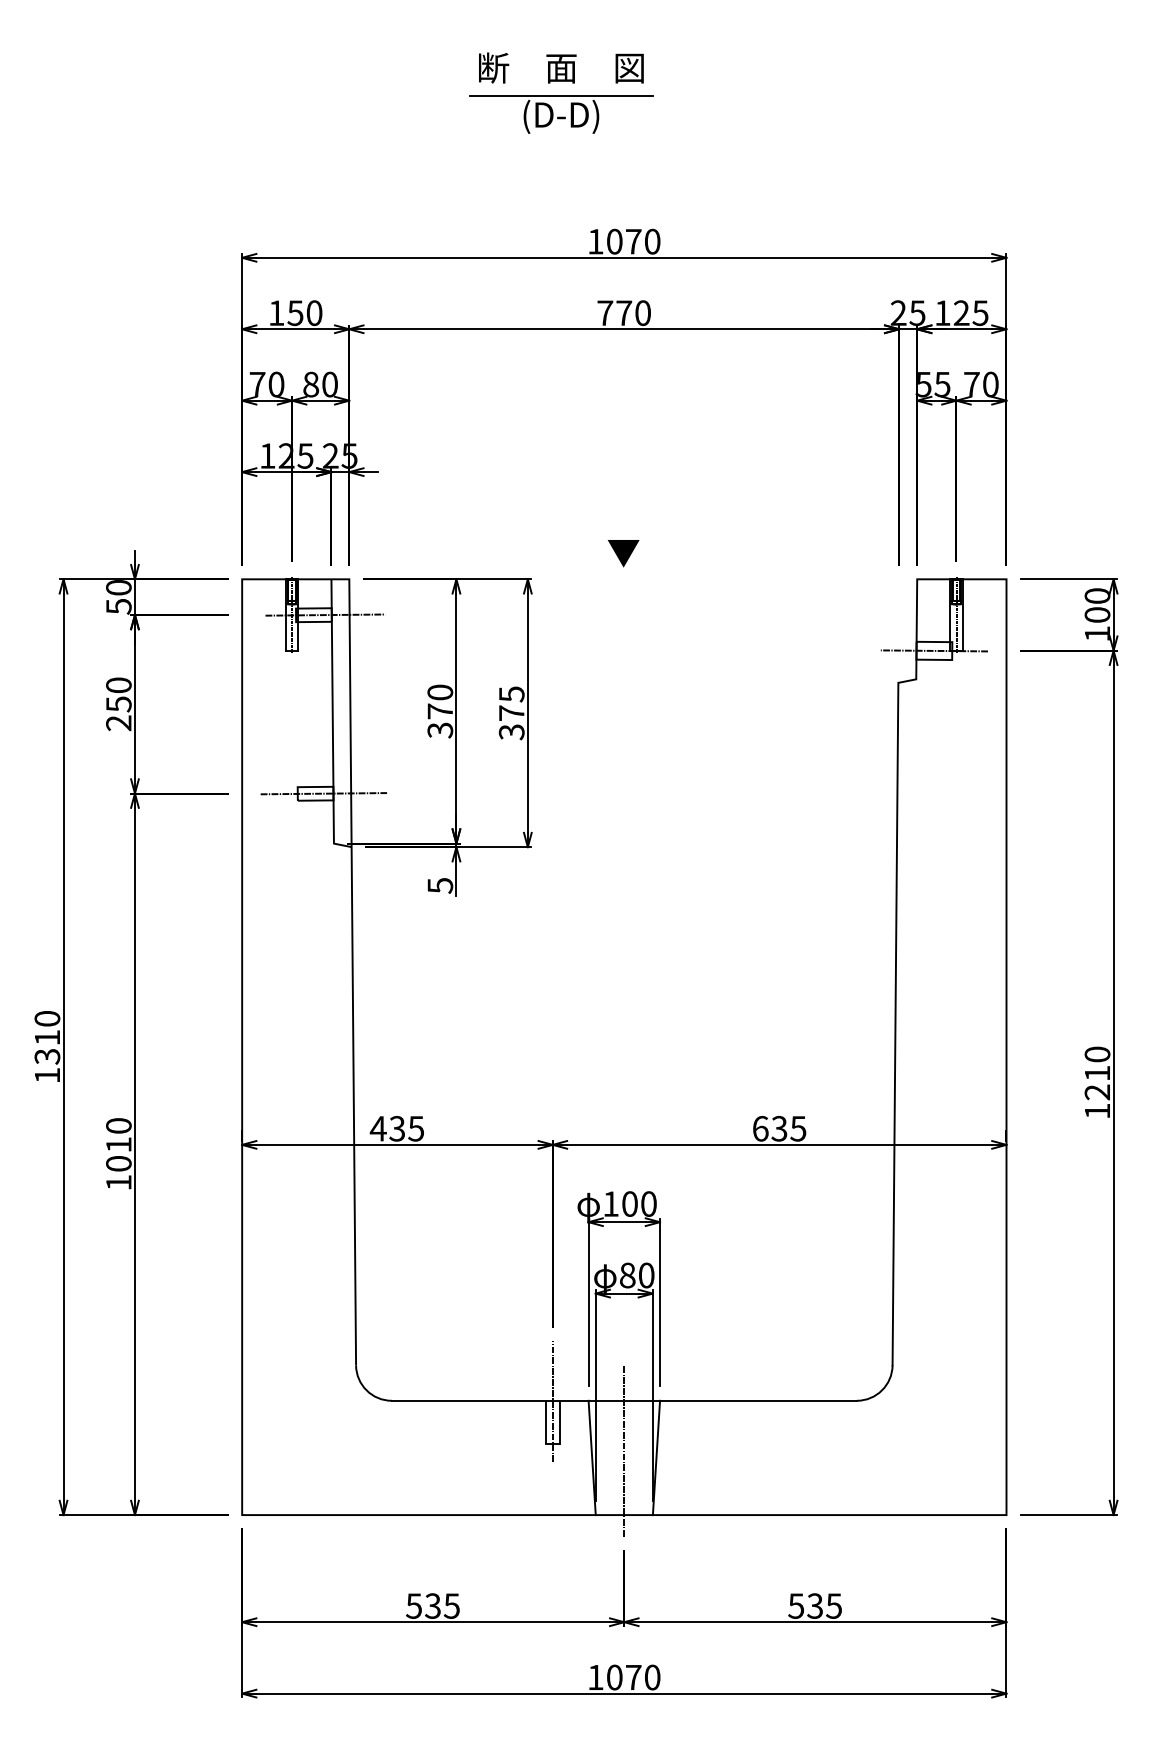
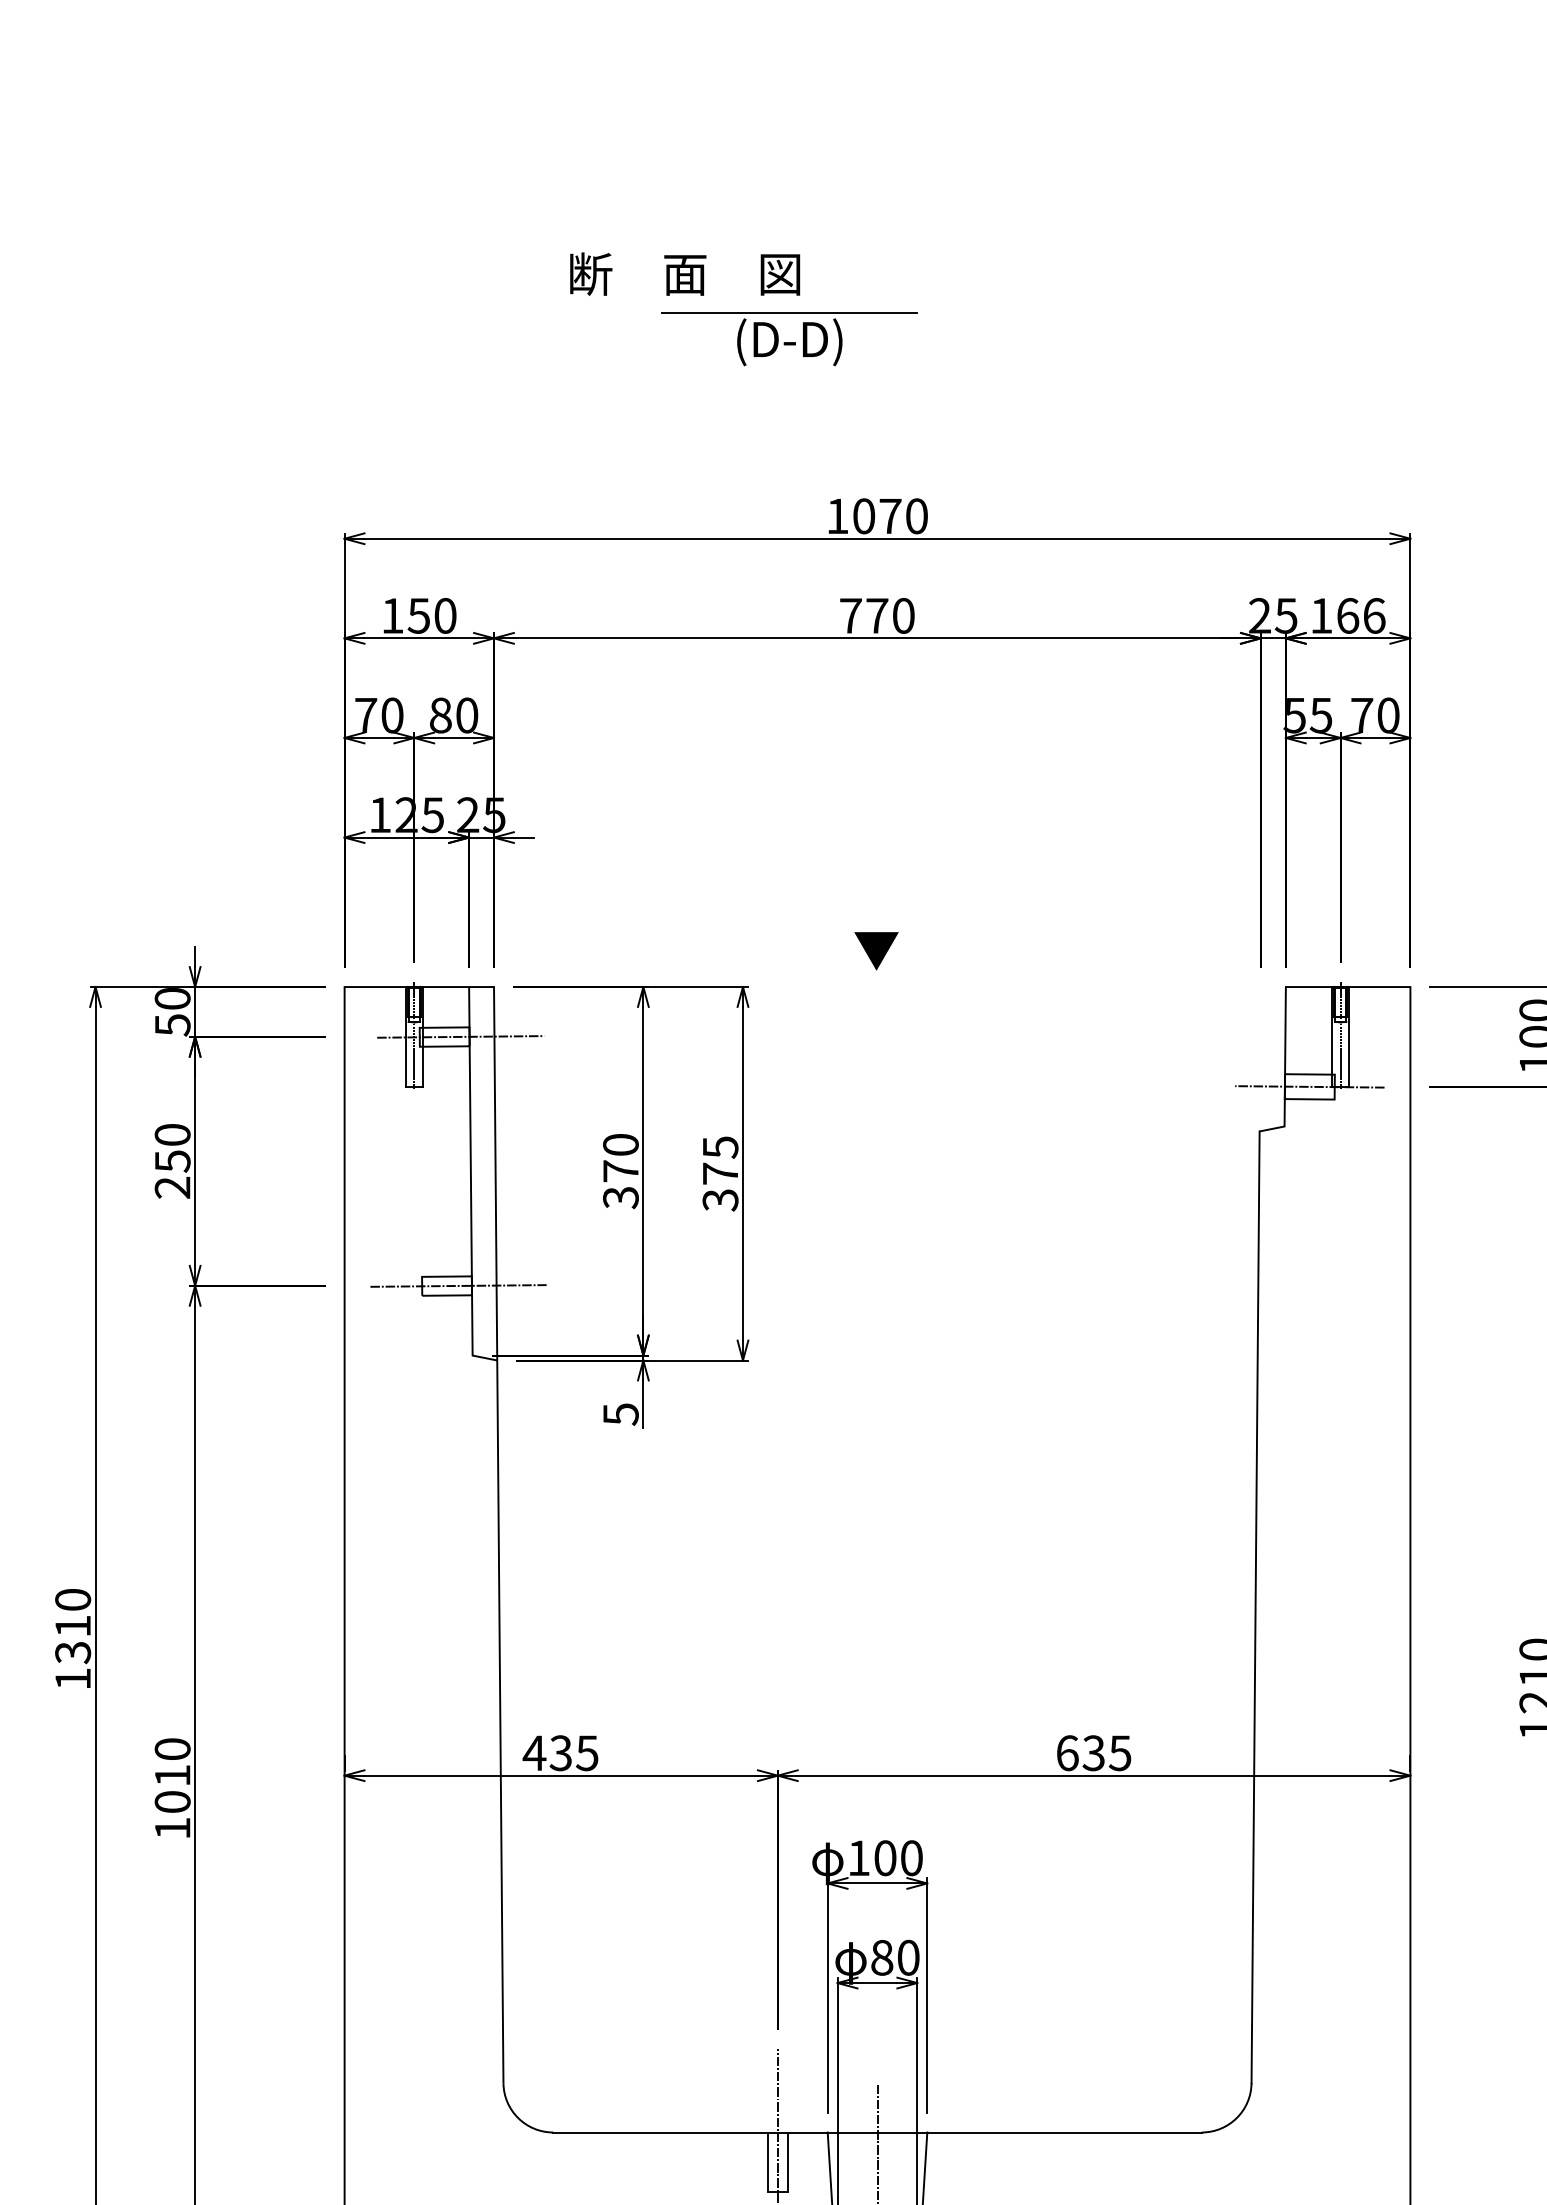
text: (561, 67) -> (685, 273), moved
text: (970, 313) -> (1360, 616), 125 -> 166

